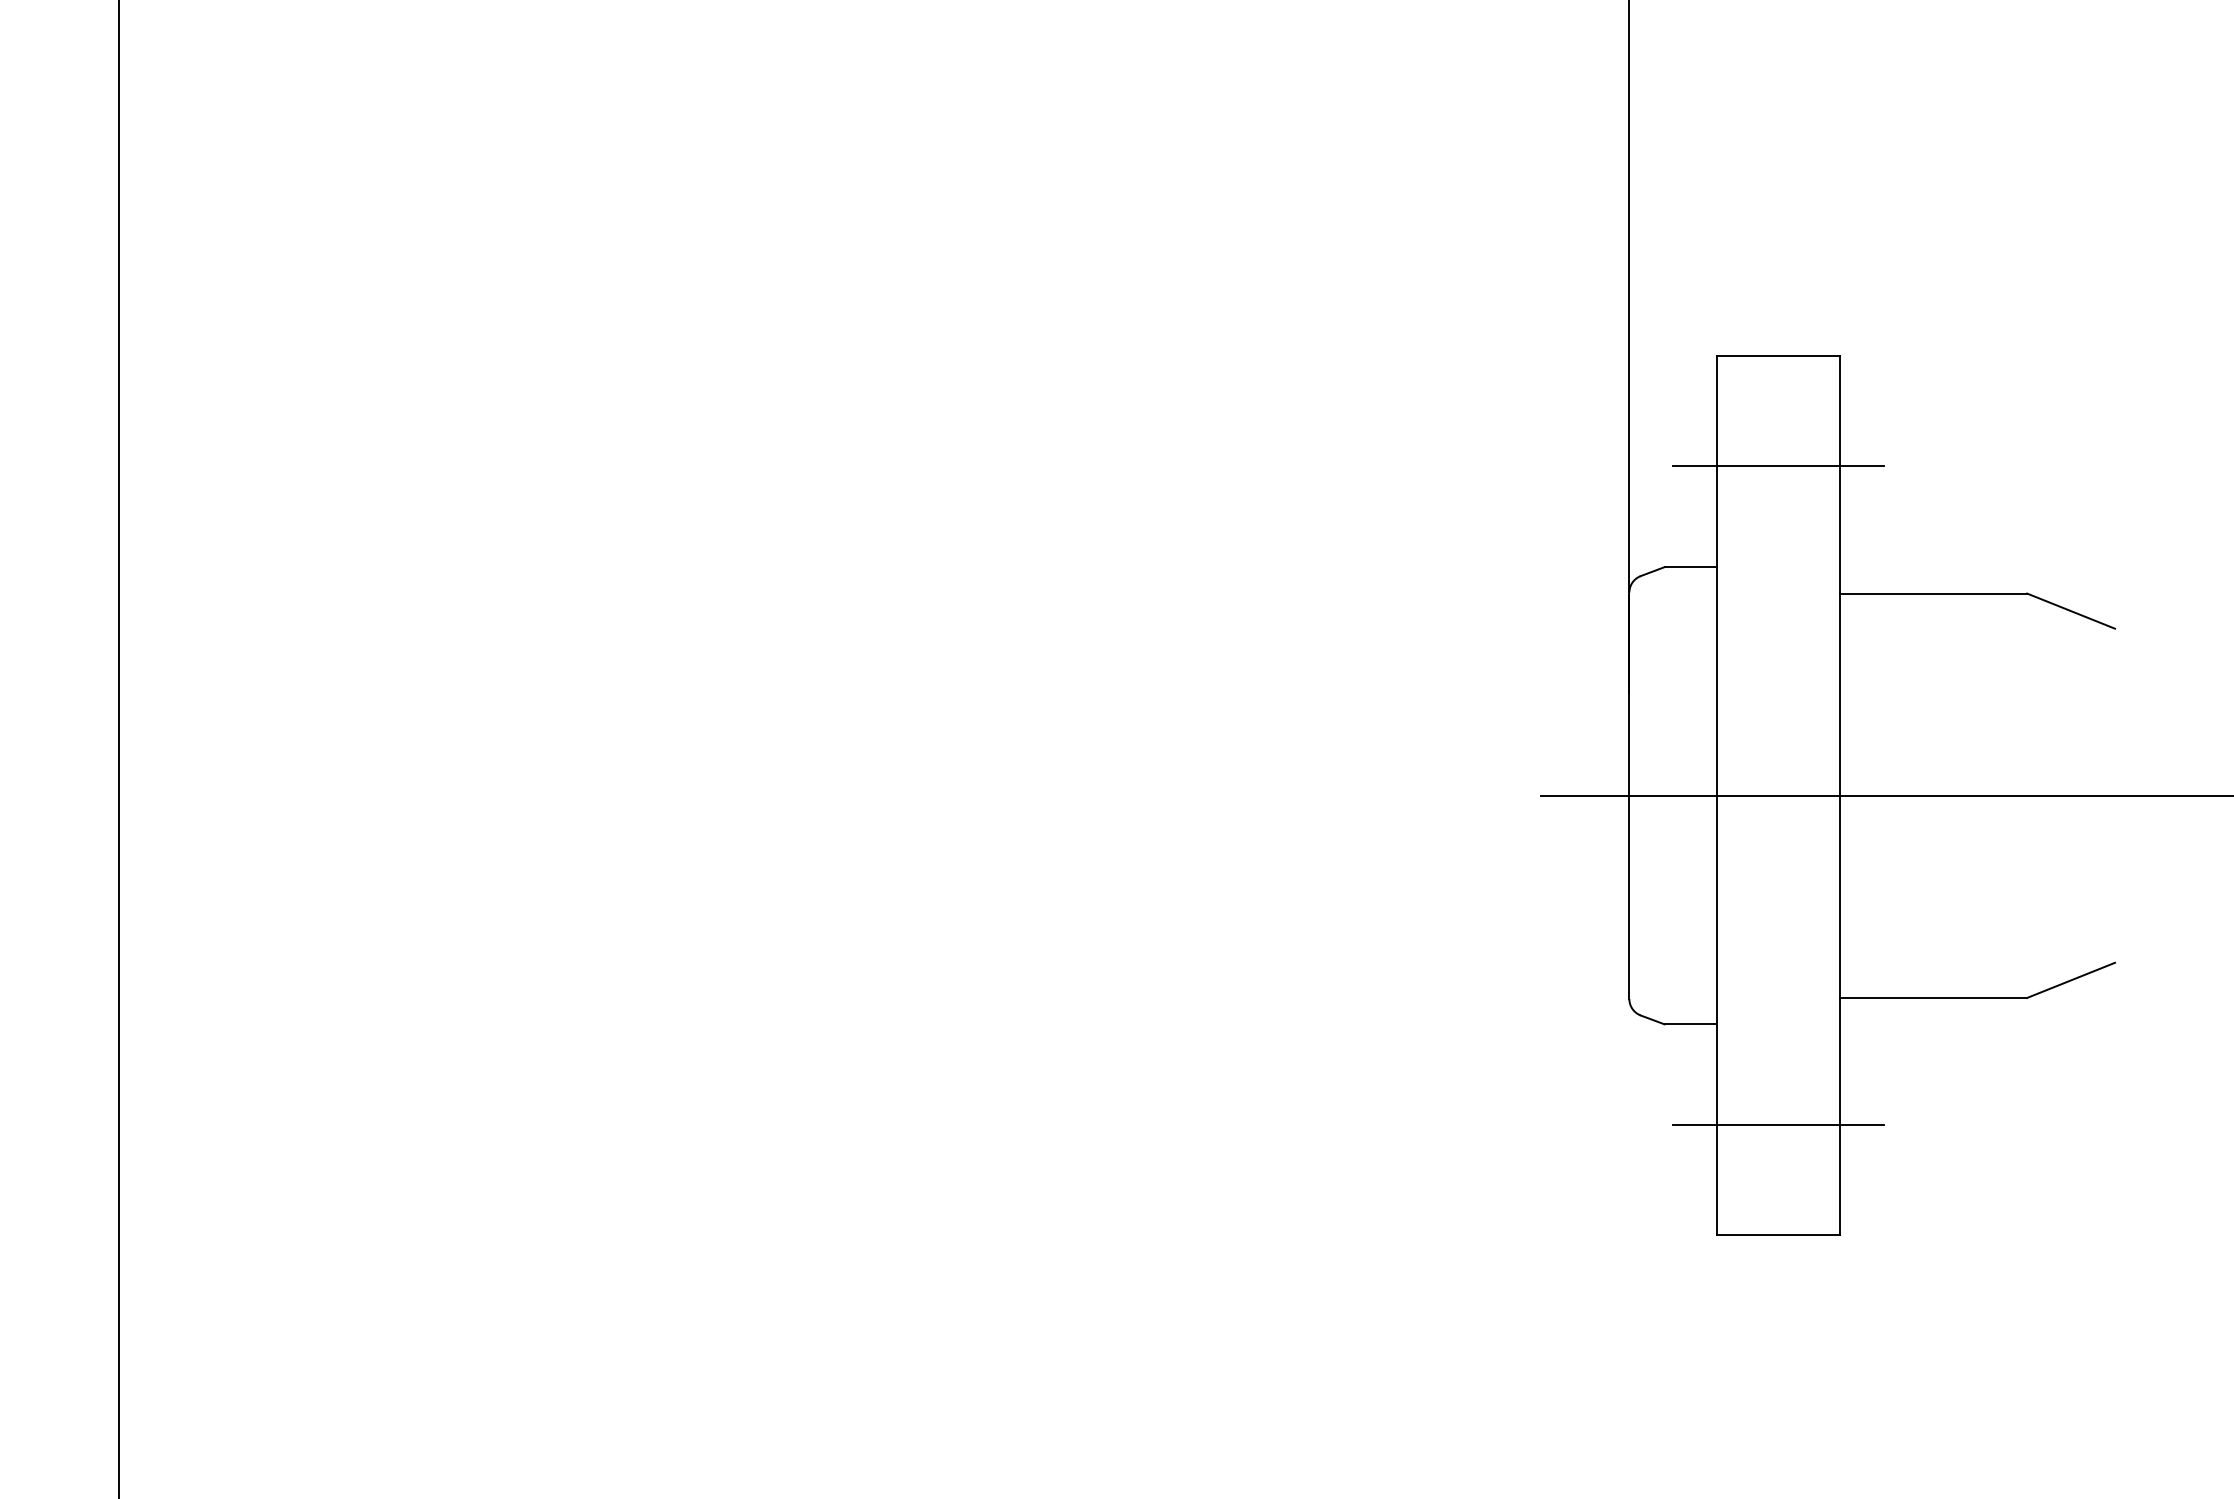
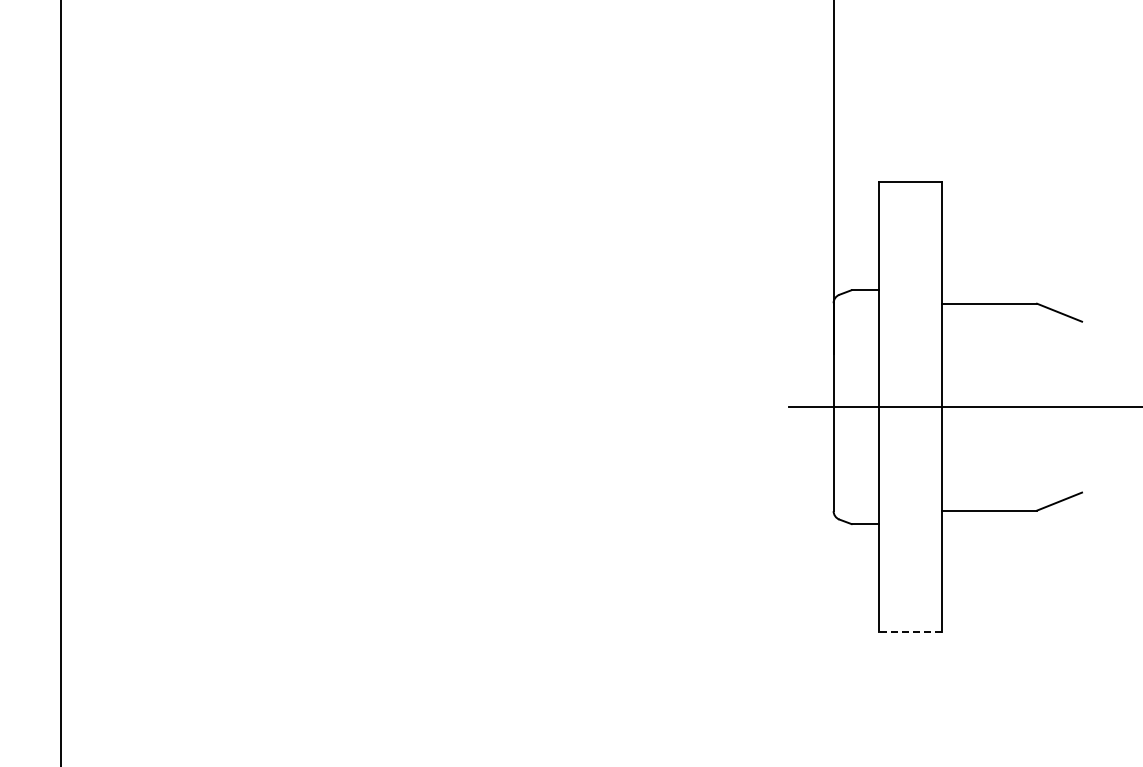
line: (1779, 466) -> (910, 238), removed
line: (1779, 1124) -> (910, 575), removed
line: (1777, 1236) -> (909, 632), solid -> dashed

